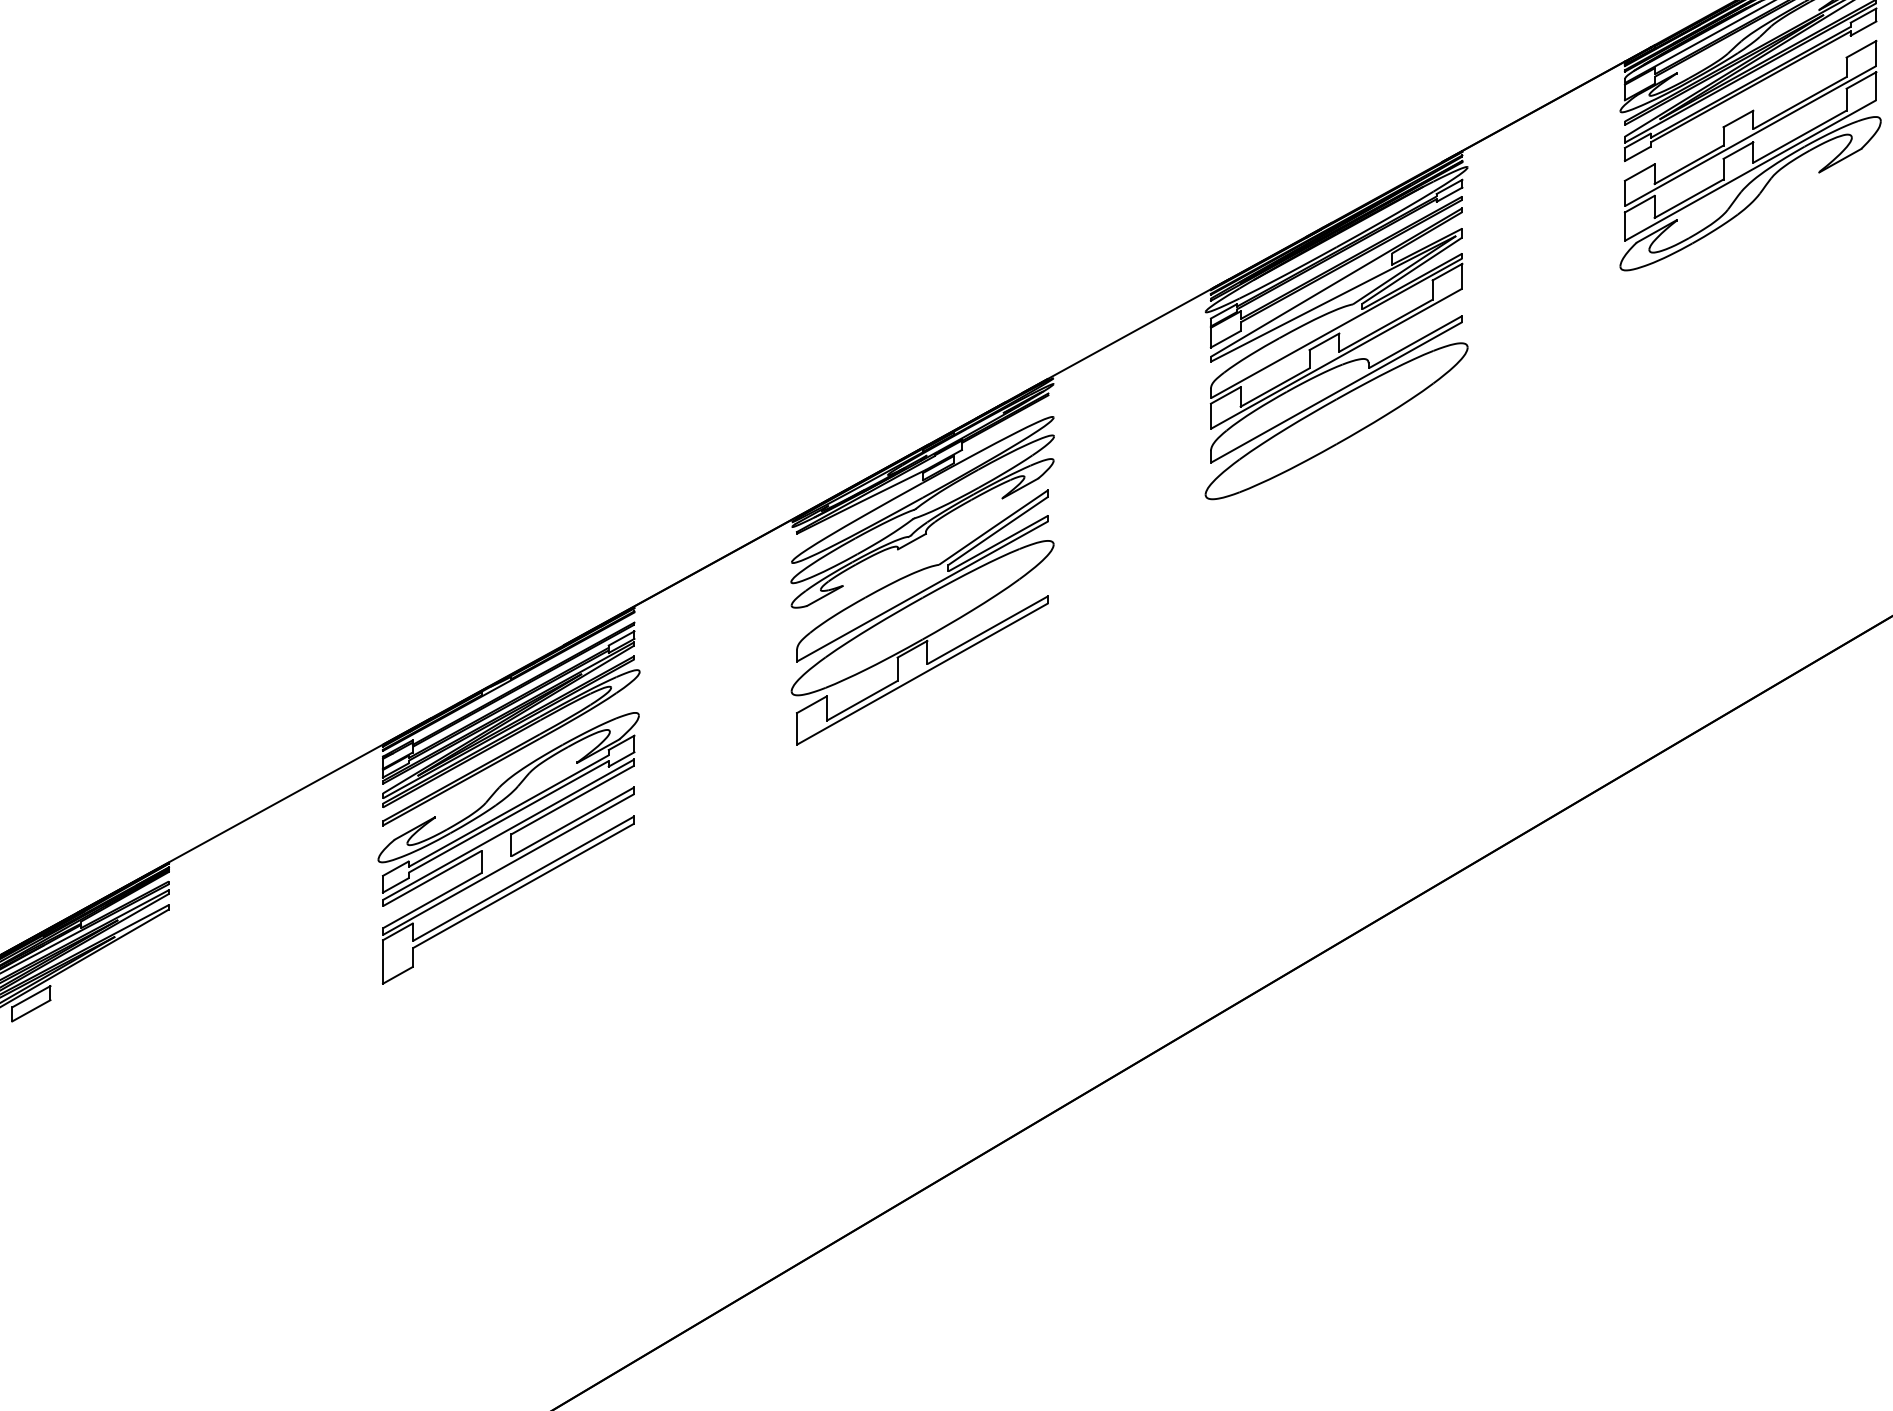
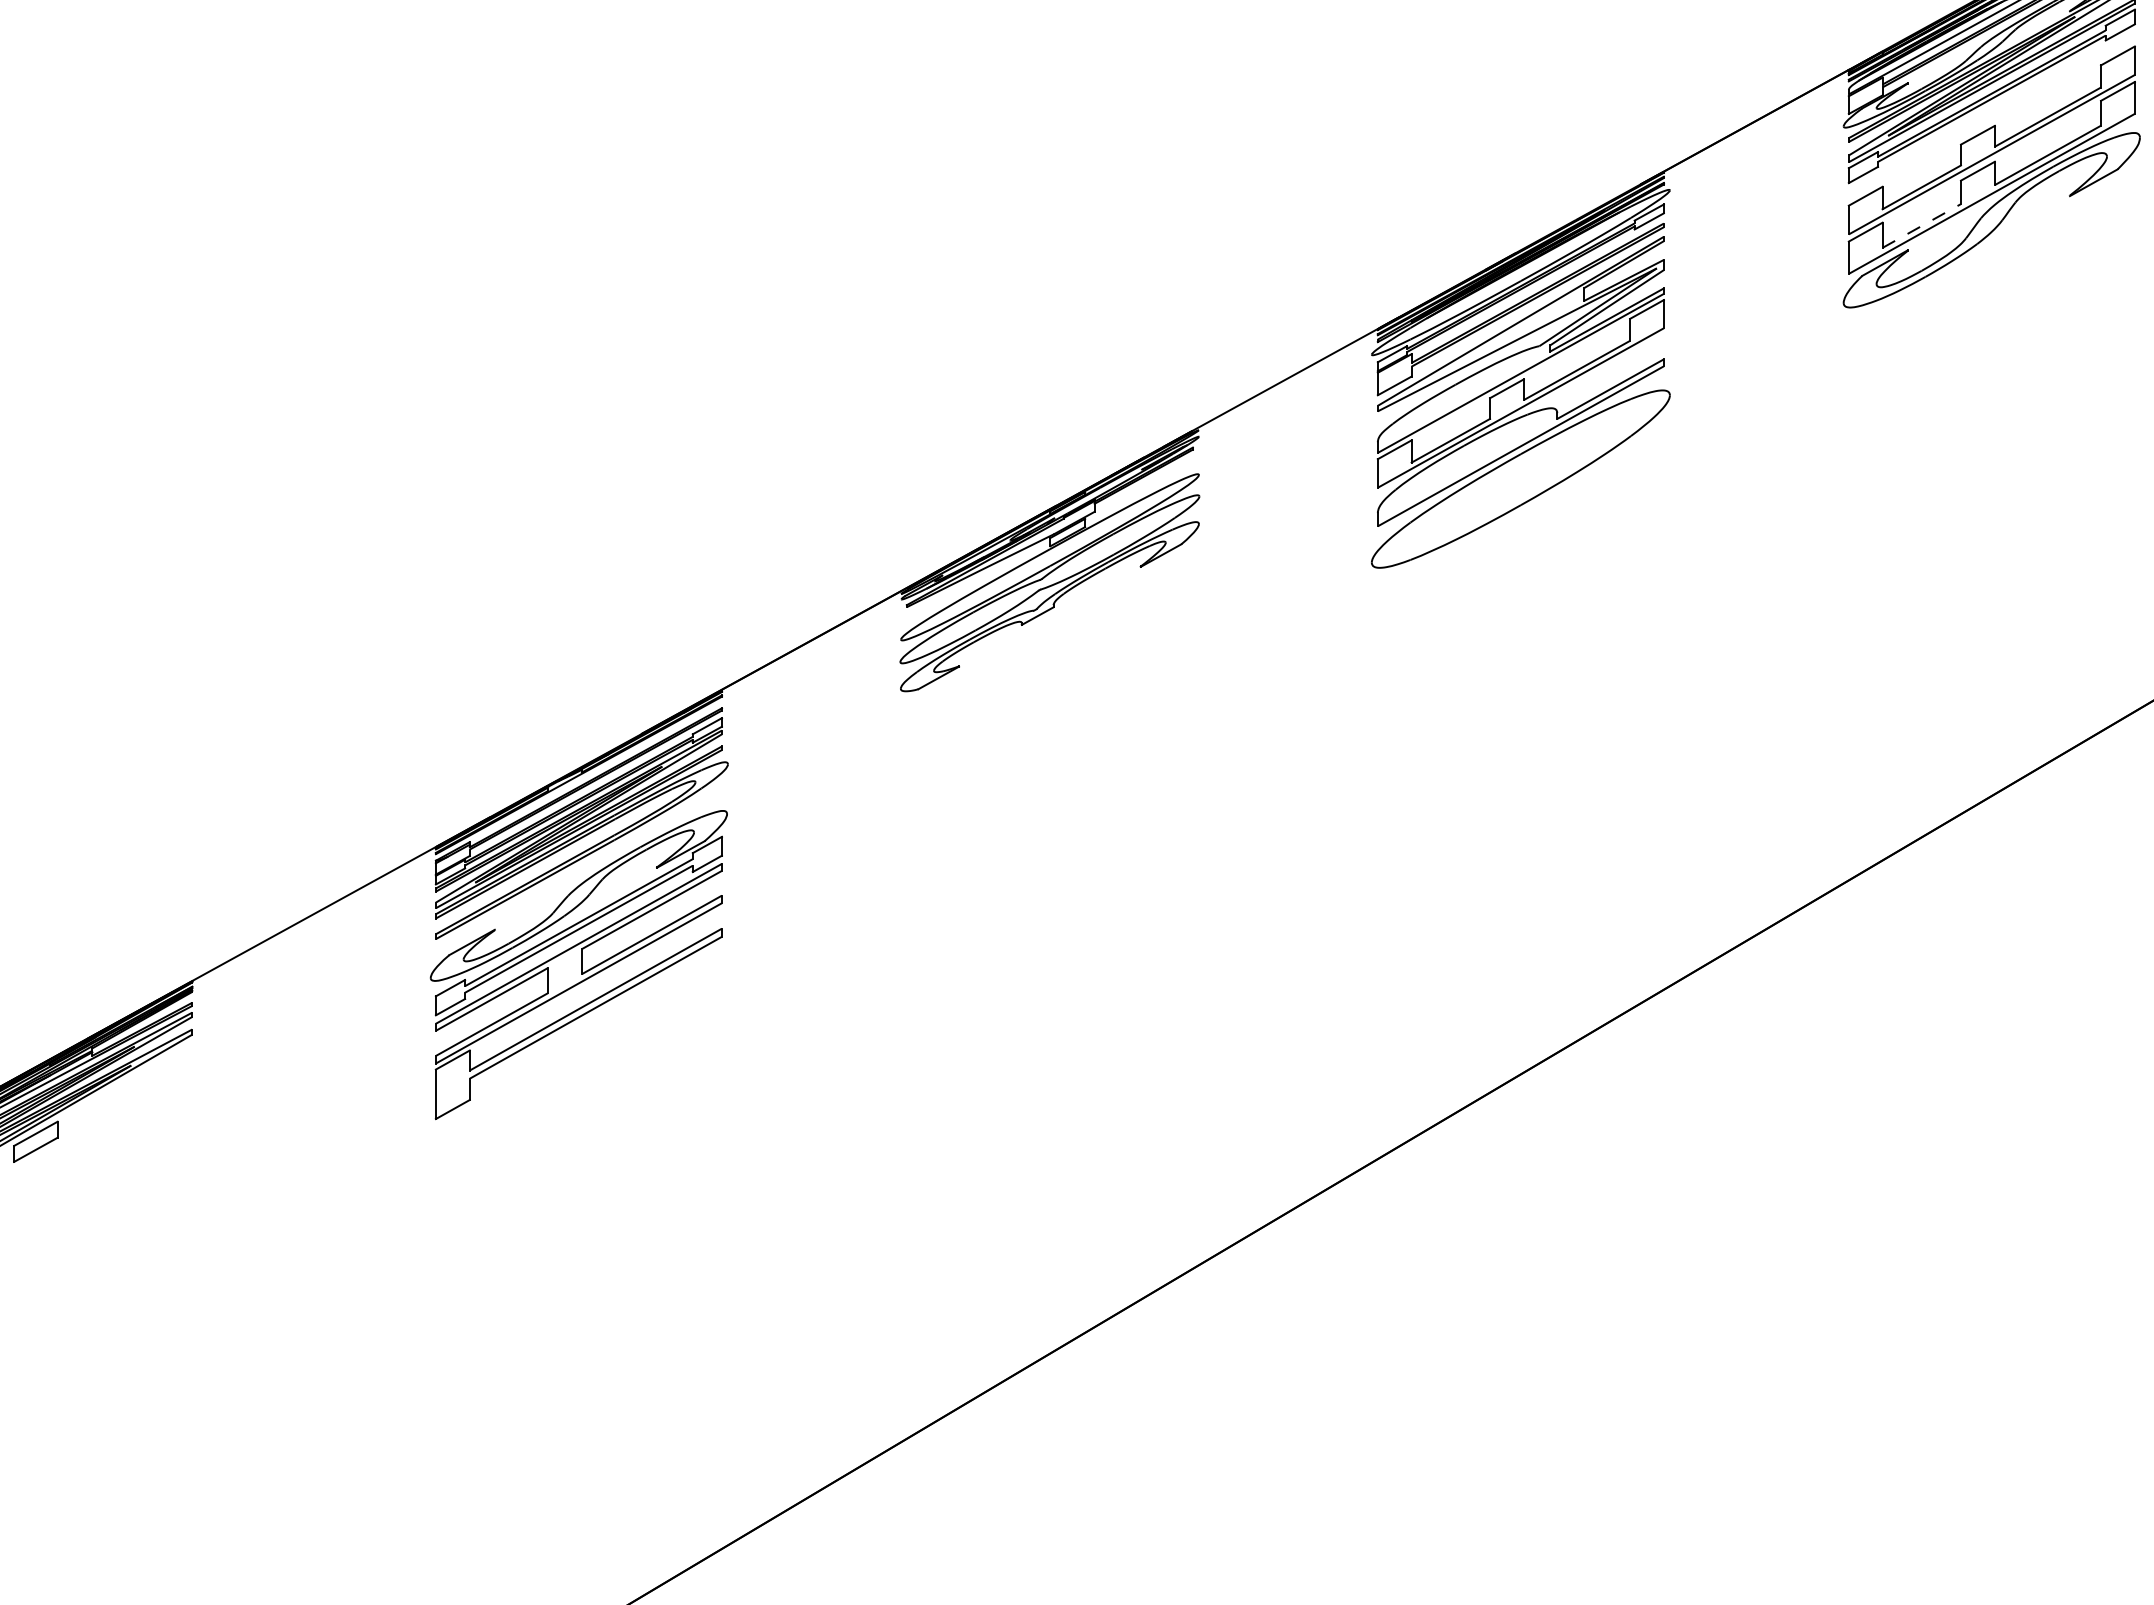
line: (1688, 199) -> (1921, 226), solid -> dashed
part: (922, 616) -> (1049, 701), removed

